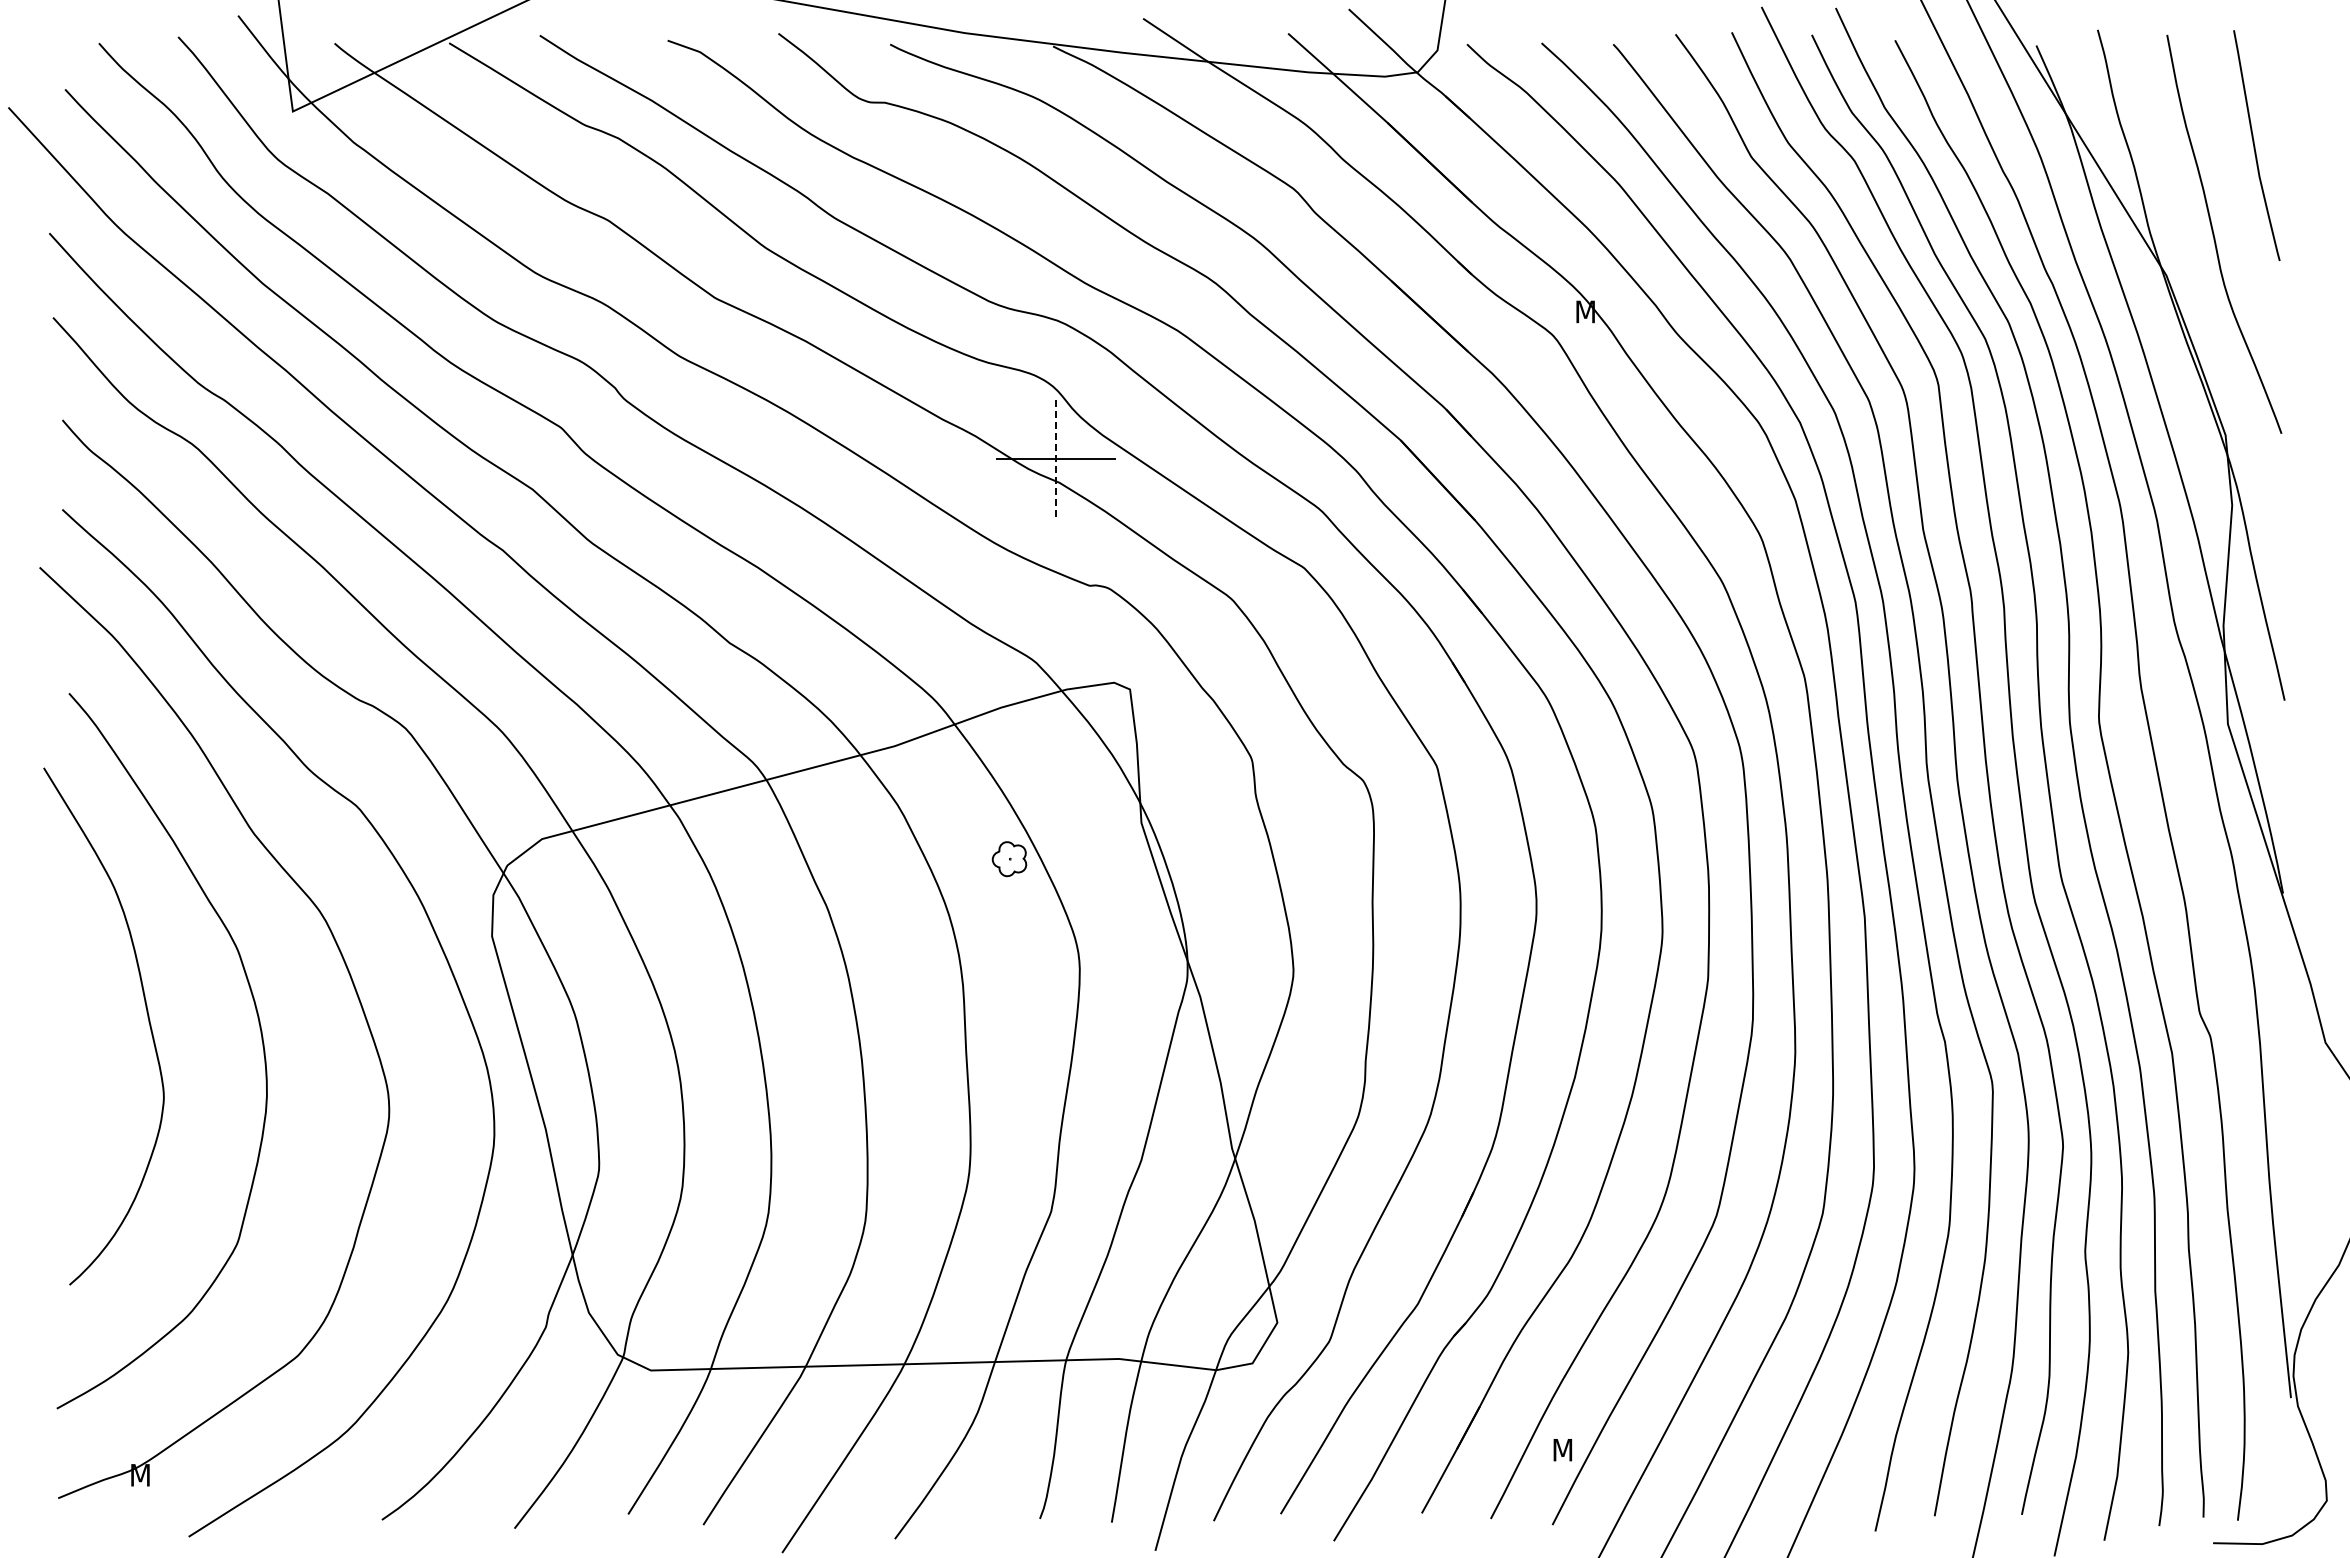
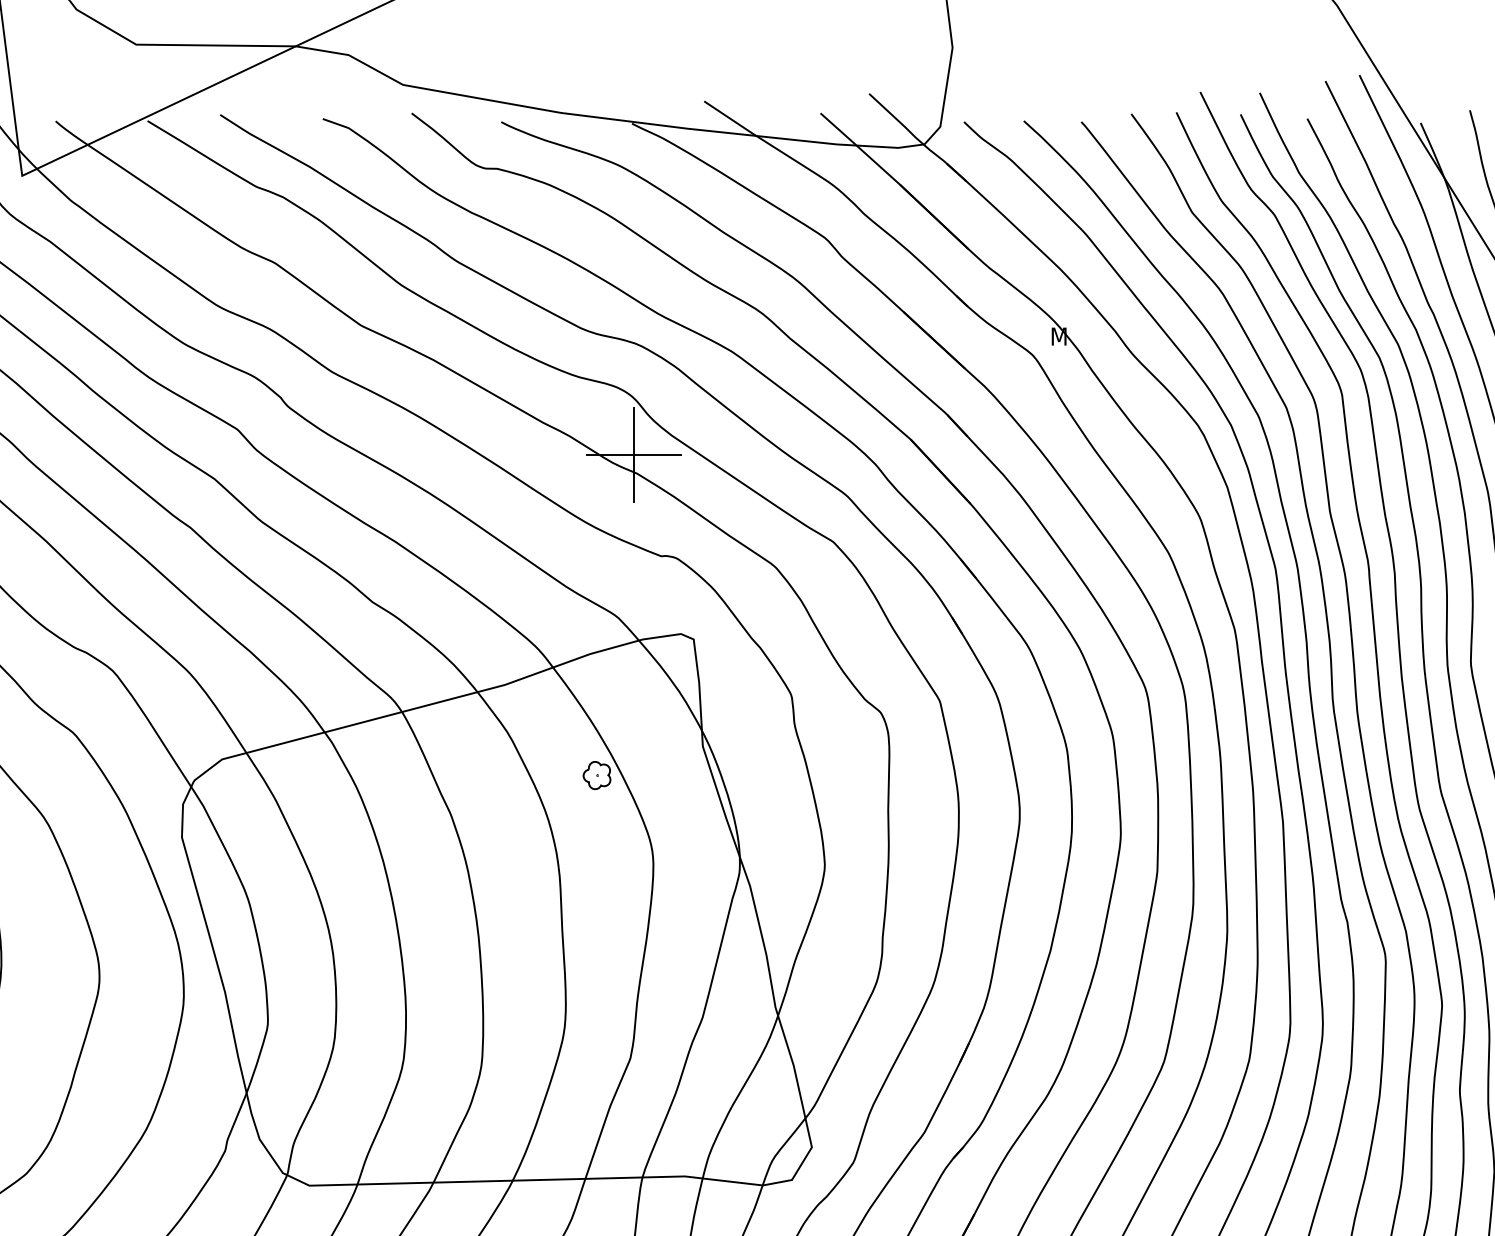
line: (1055, 459) -> (633, 454), dashed -> solid

